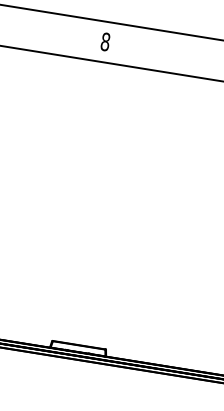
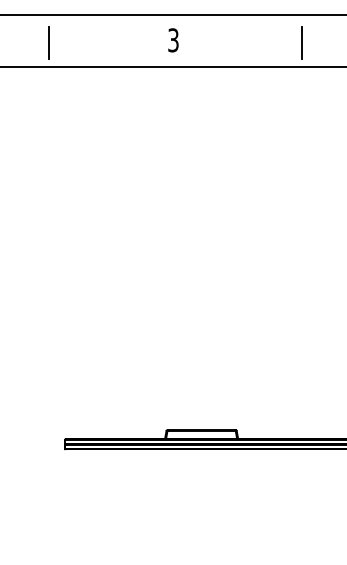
line: (9, 28) -> (49, 42), added
text: (105, 42) -> (173, 40), 8 -> 3
line: (204, 59) -> (302, 42), added

